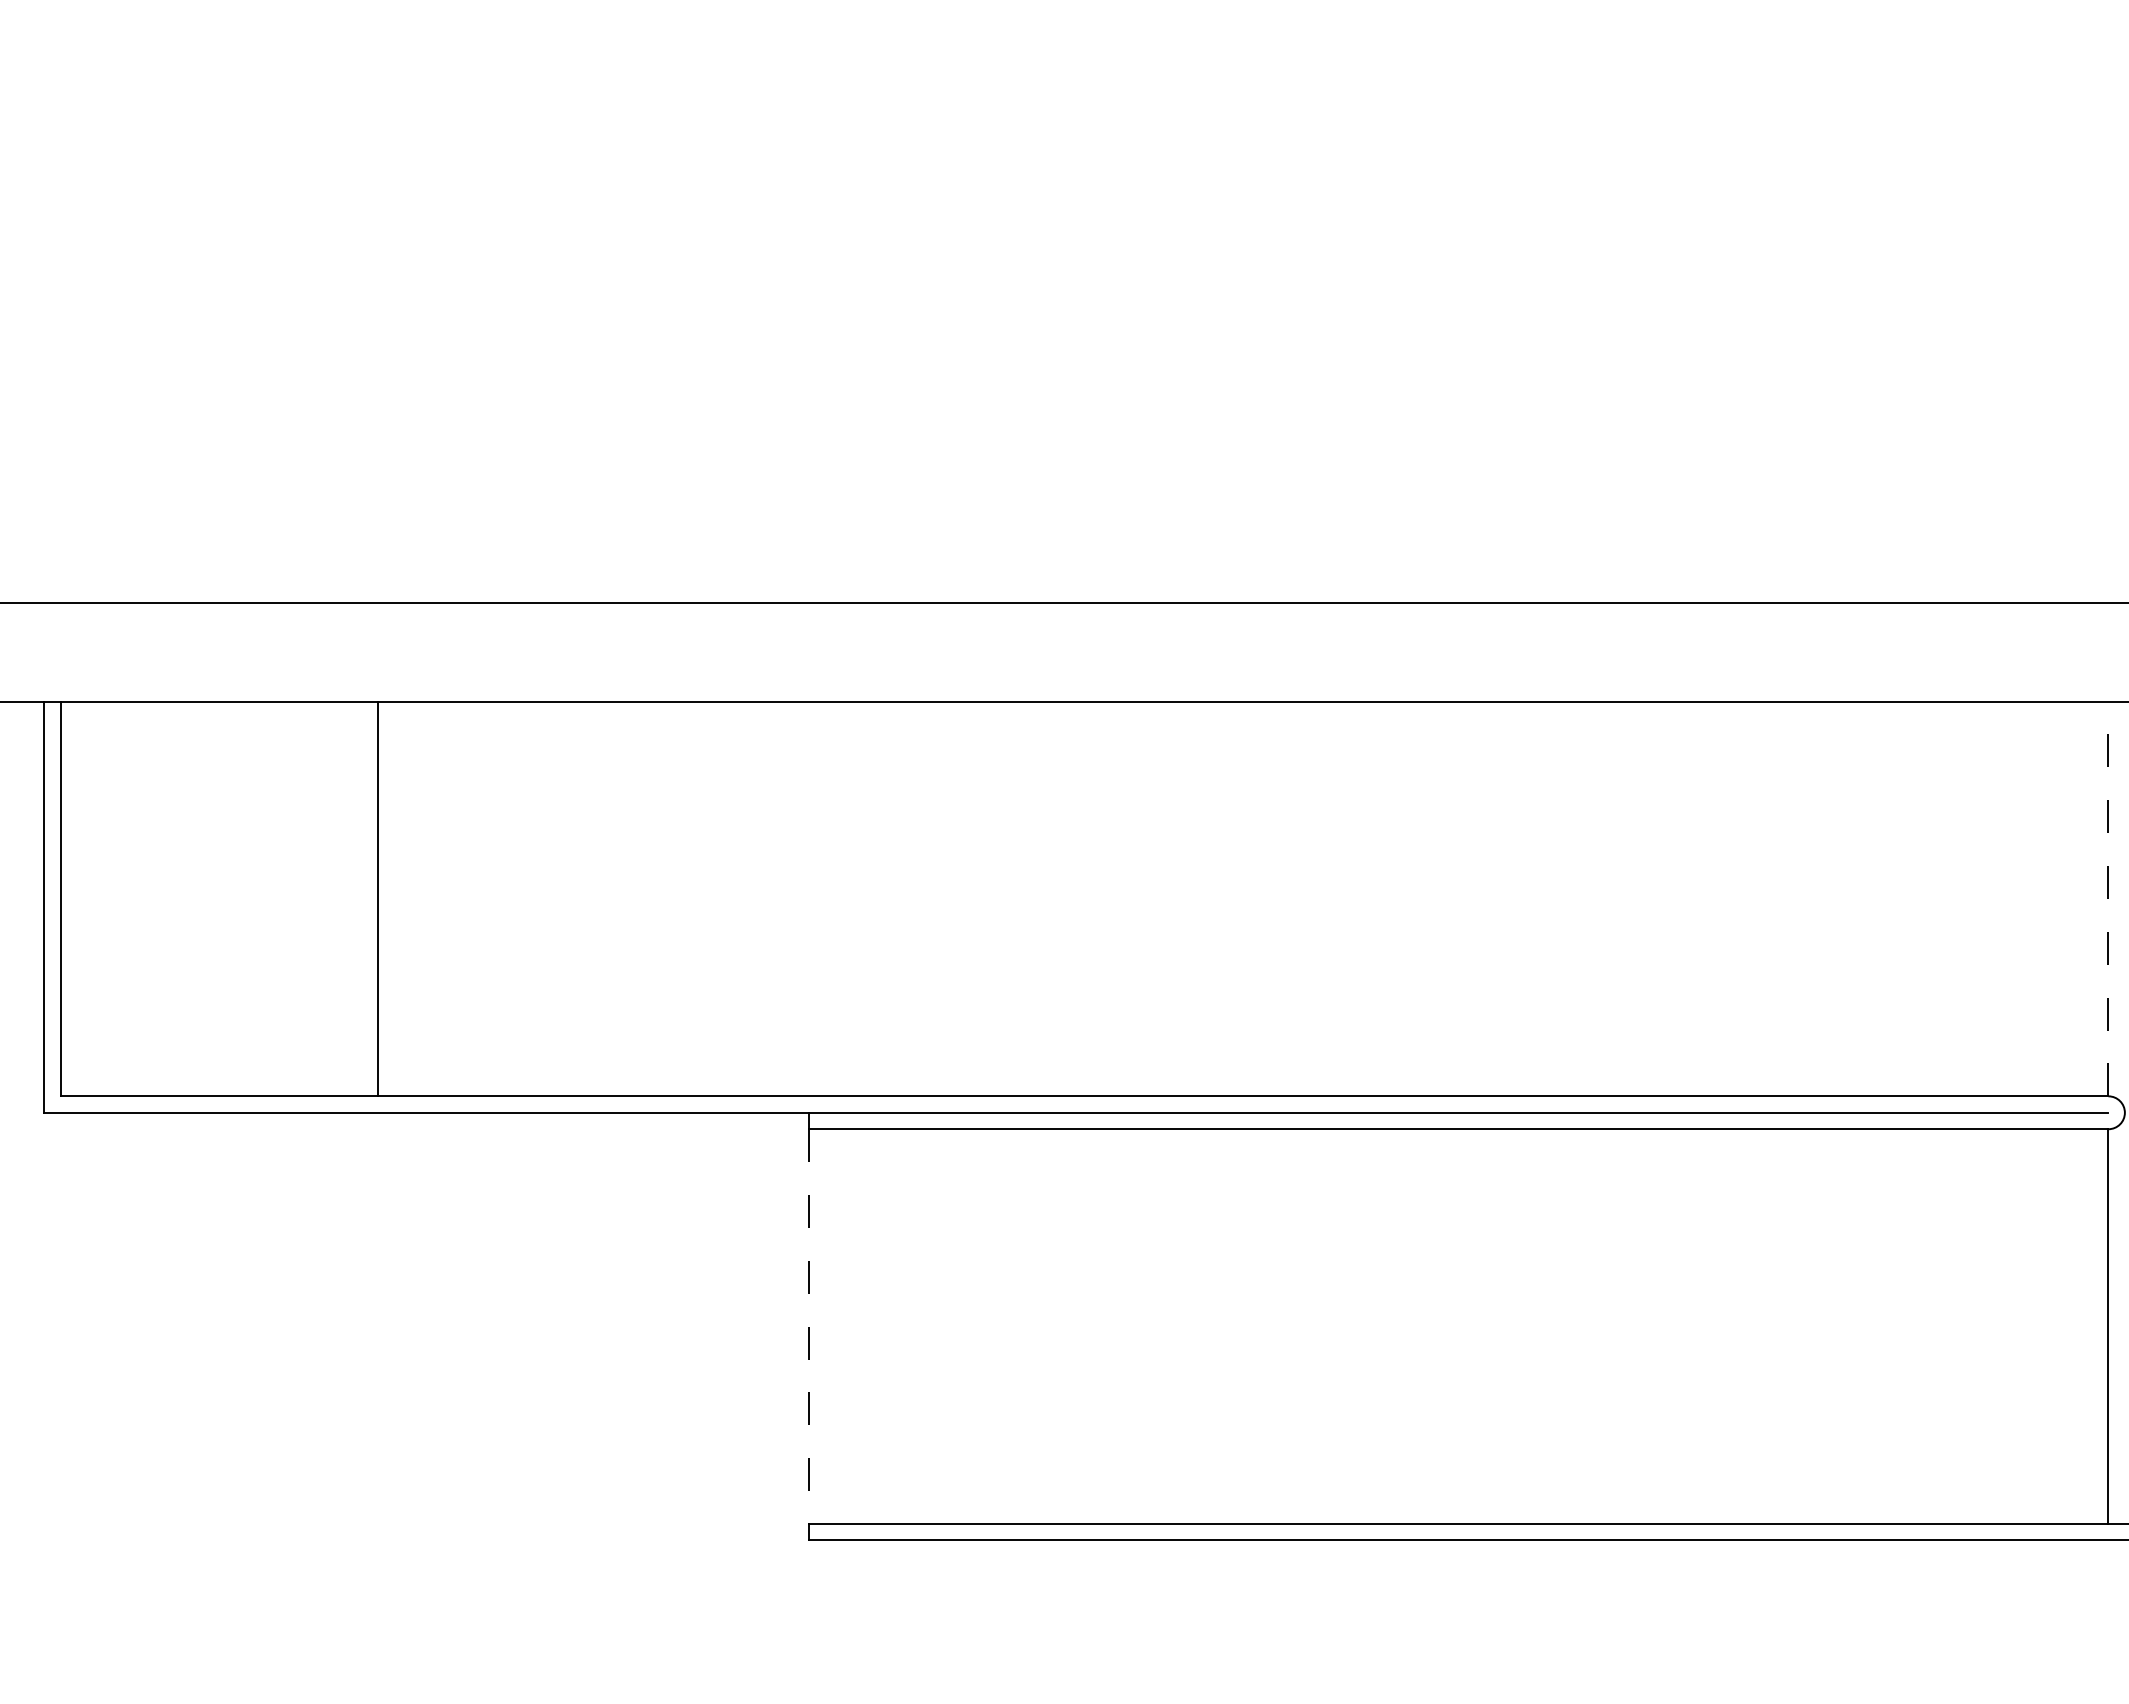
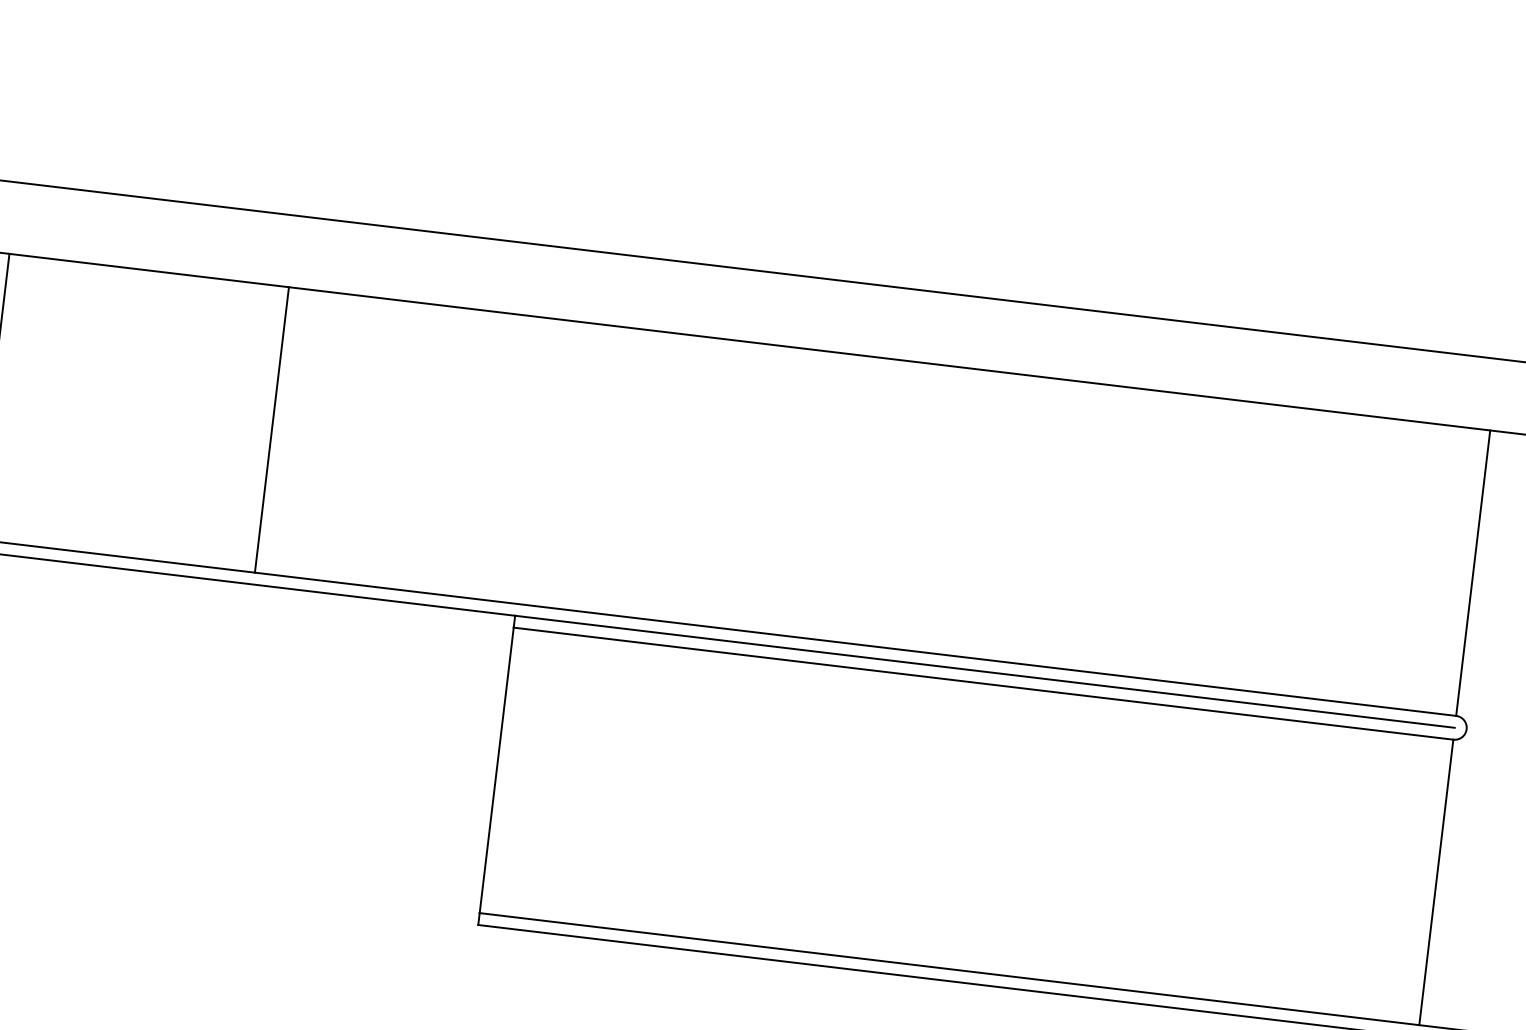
line: (378, 898) -> (272, 429), moved
line: (2108, 898) -> (1473, 572), dashed -> solid
line: (809, 1327) -> (497, 771), dashed -> solid

